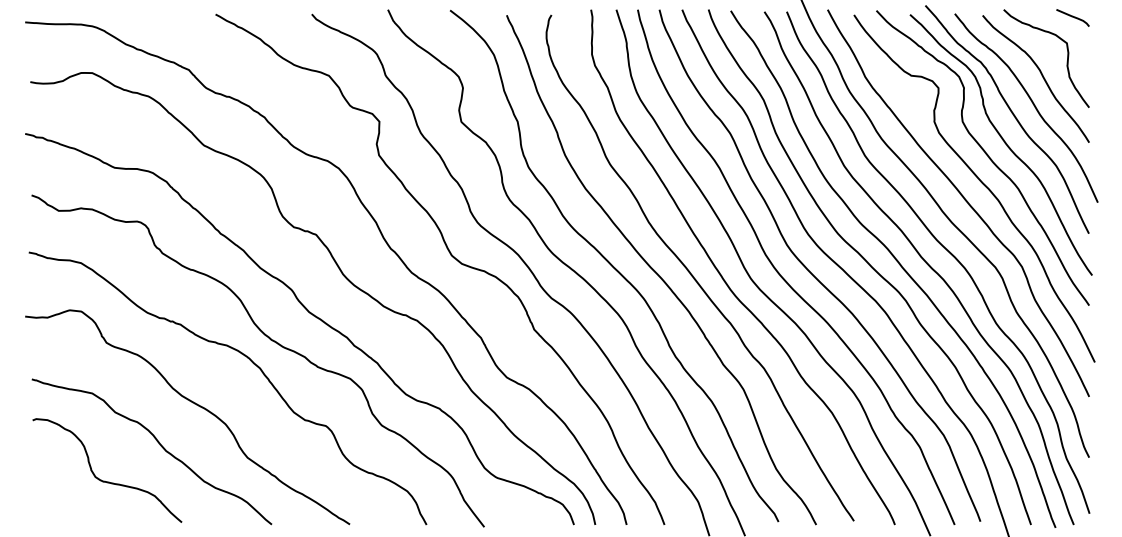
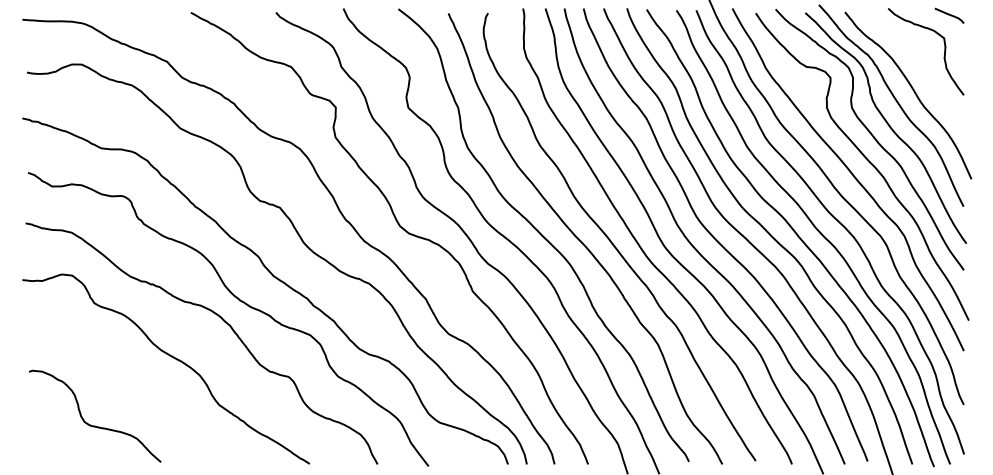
curve: (1041, 76) -> (921, 67), removed
curve: (159, 445) -> (141, 394), removed

